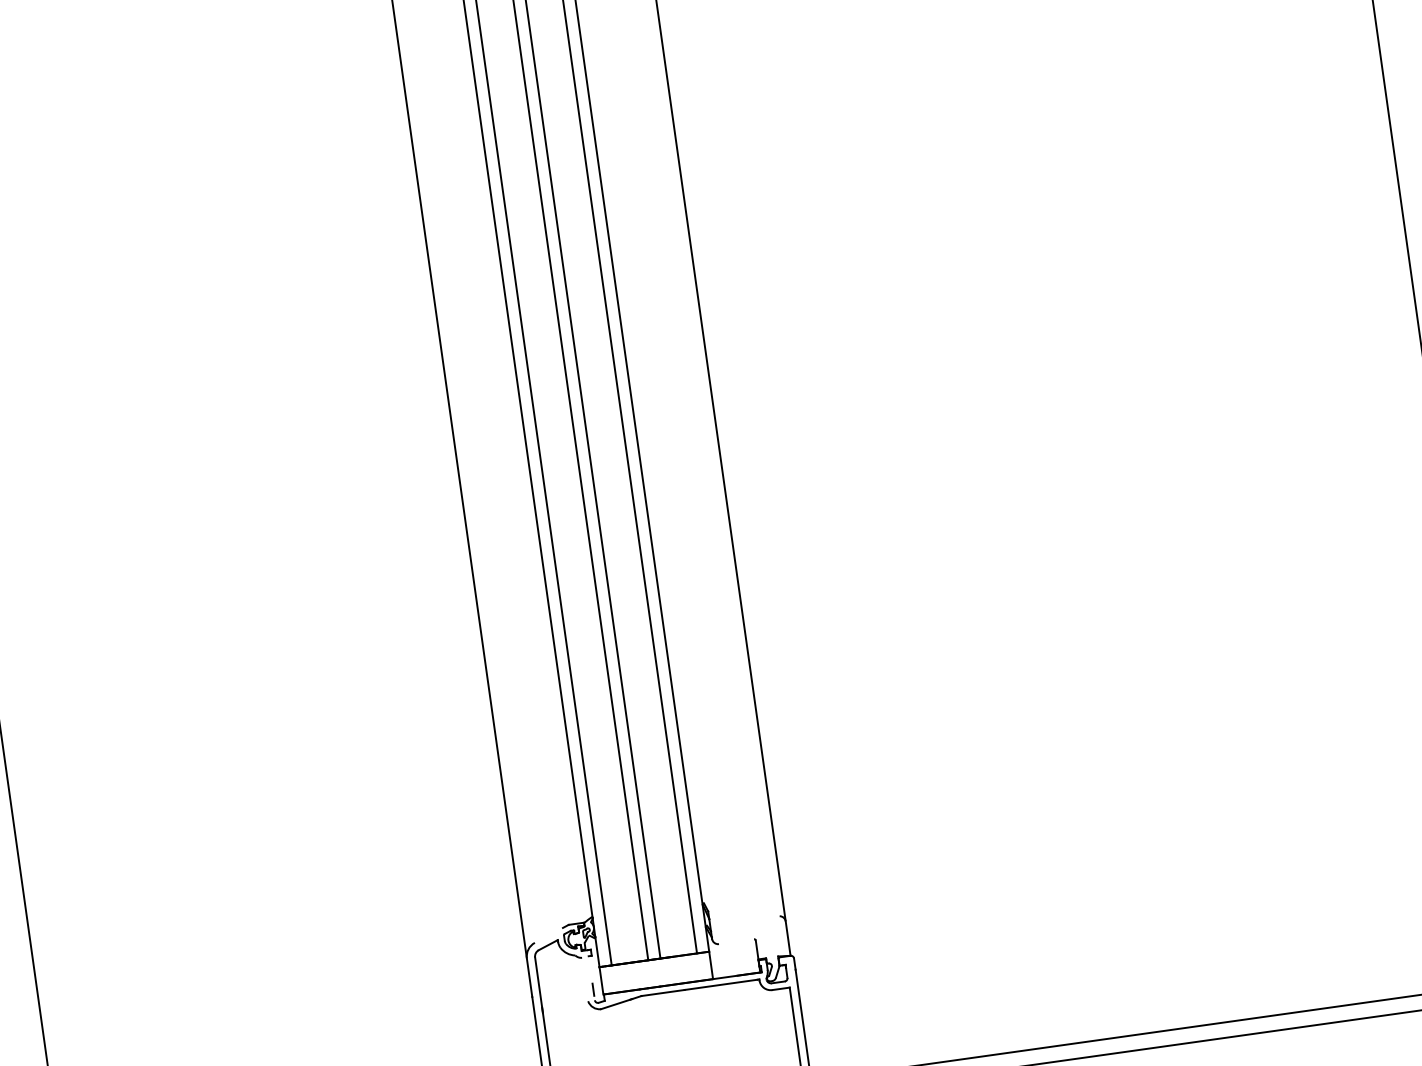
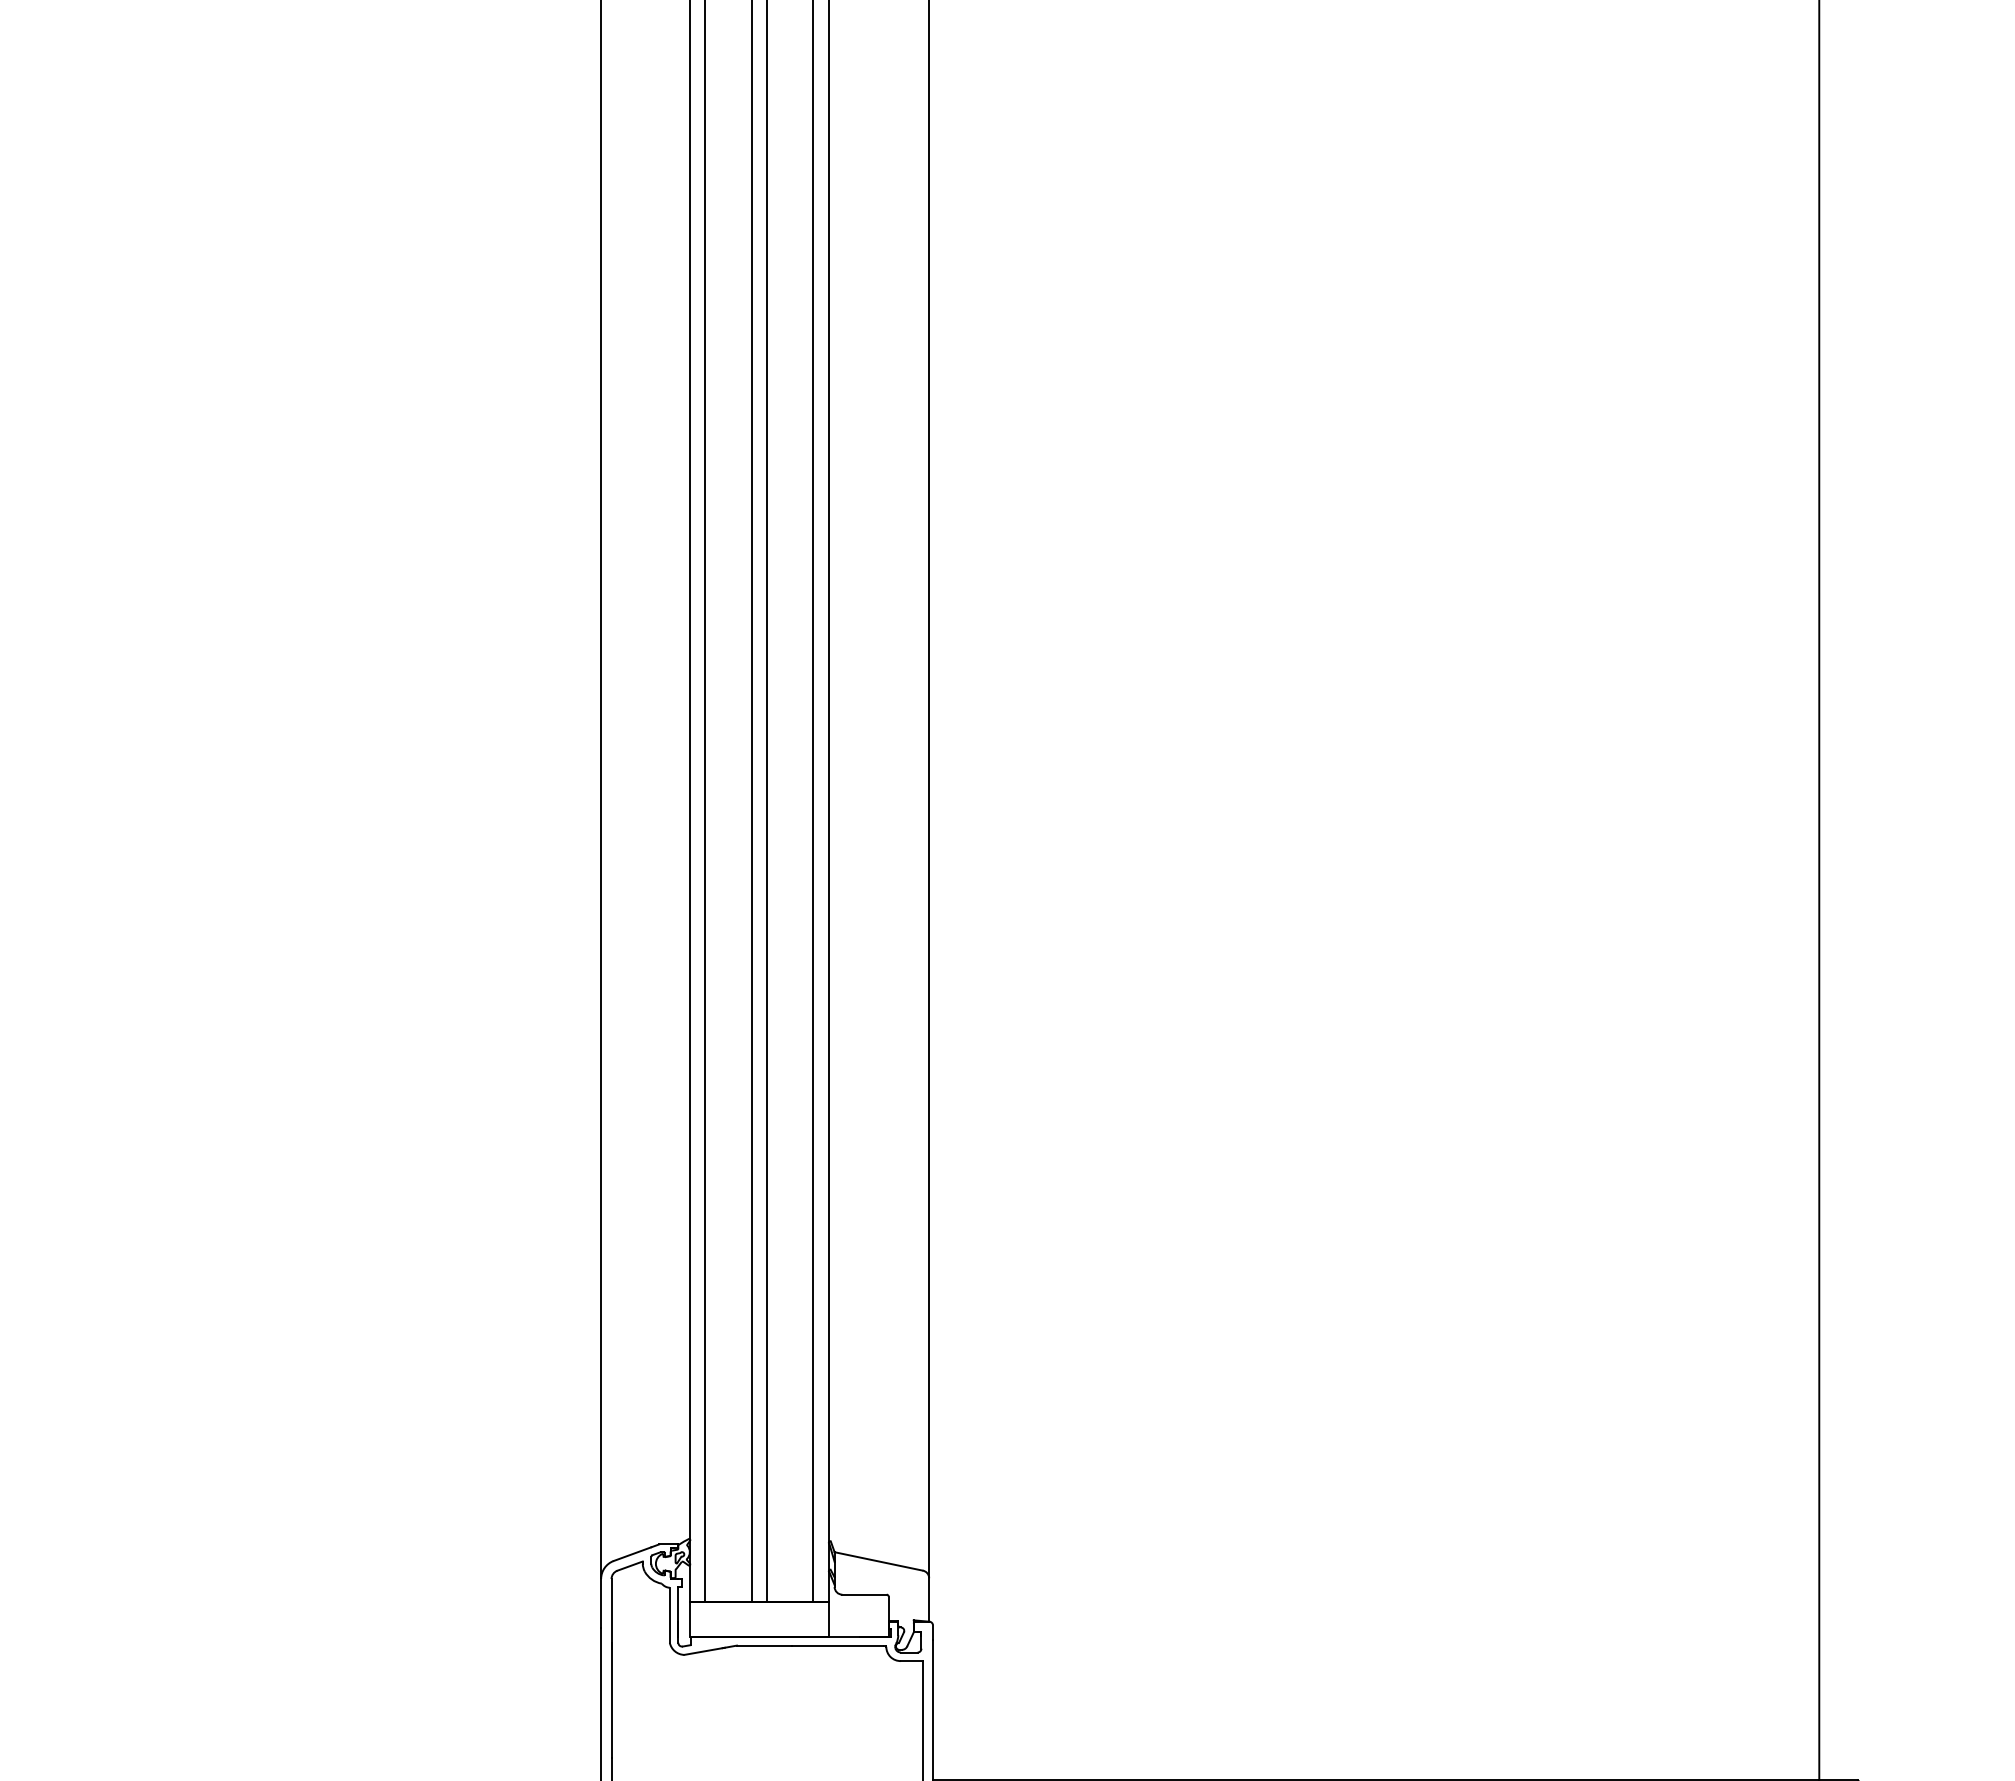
line: (743, 913) -> (878, 1561), added
line: (548, 934) -> (632, 1553), added
line: (736, 941) -> (864, 1594), added
line: (591, 977) -> (678, 1614), added
line: (584, 978) -> (669, 1614), added

